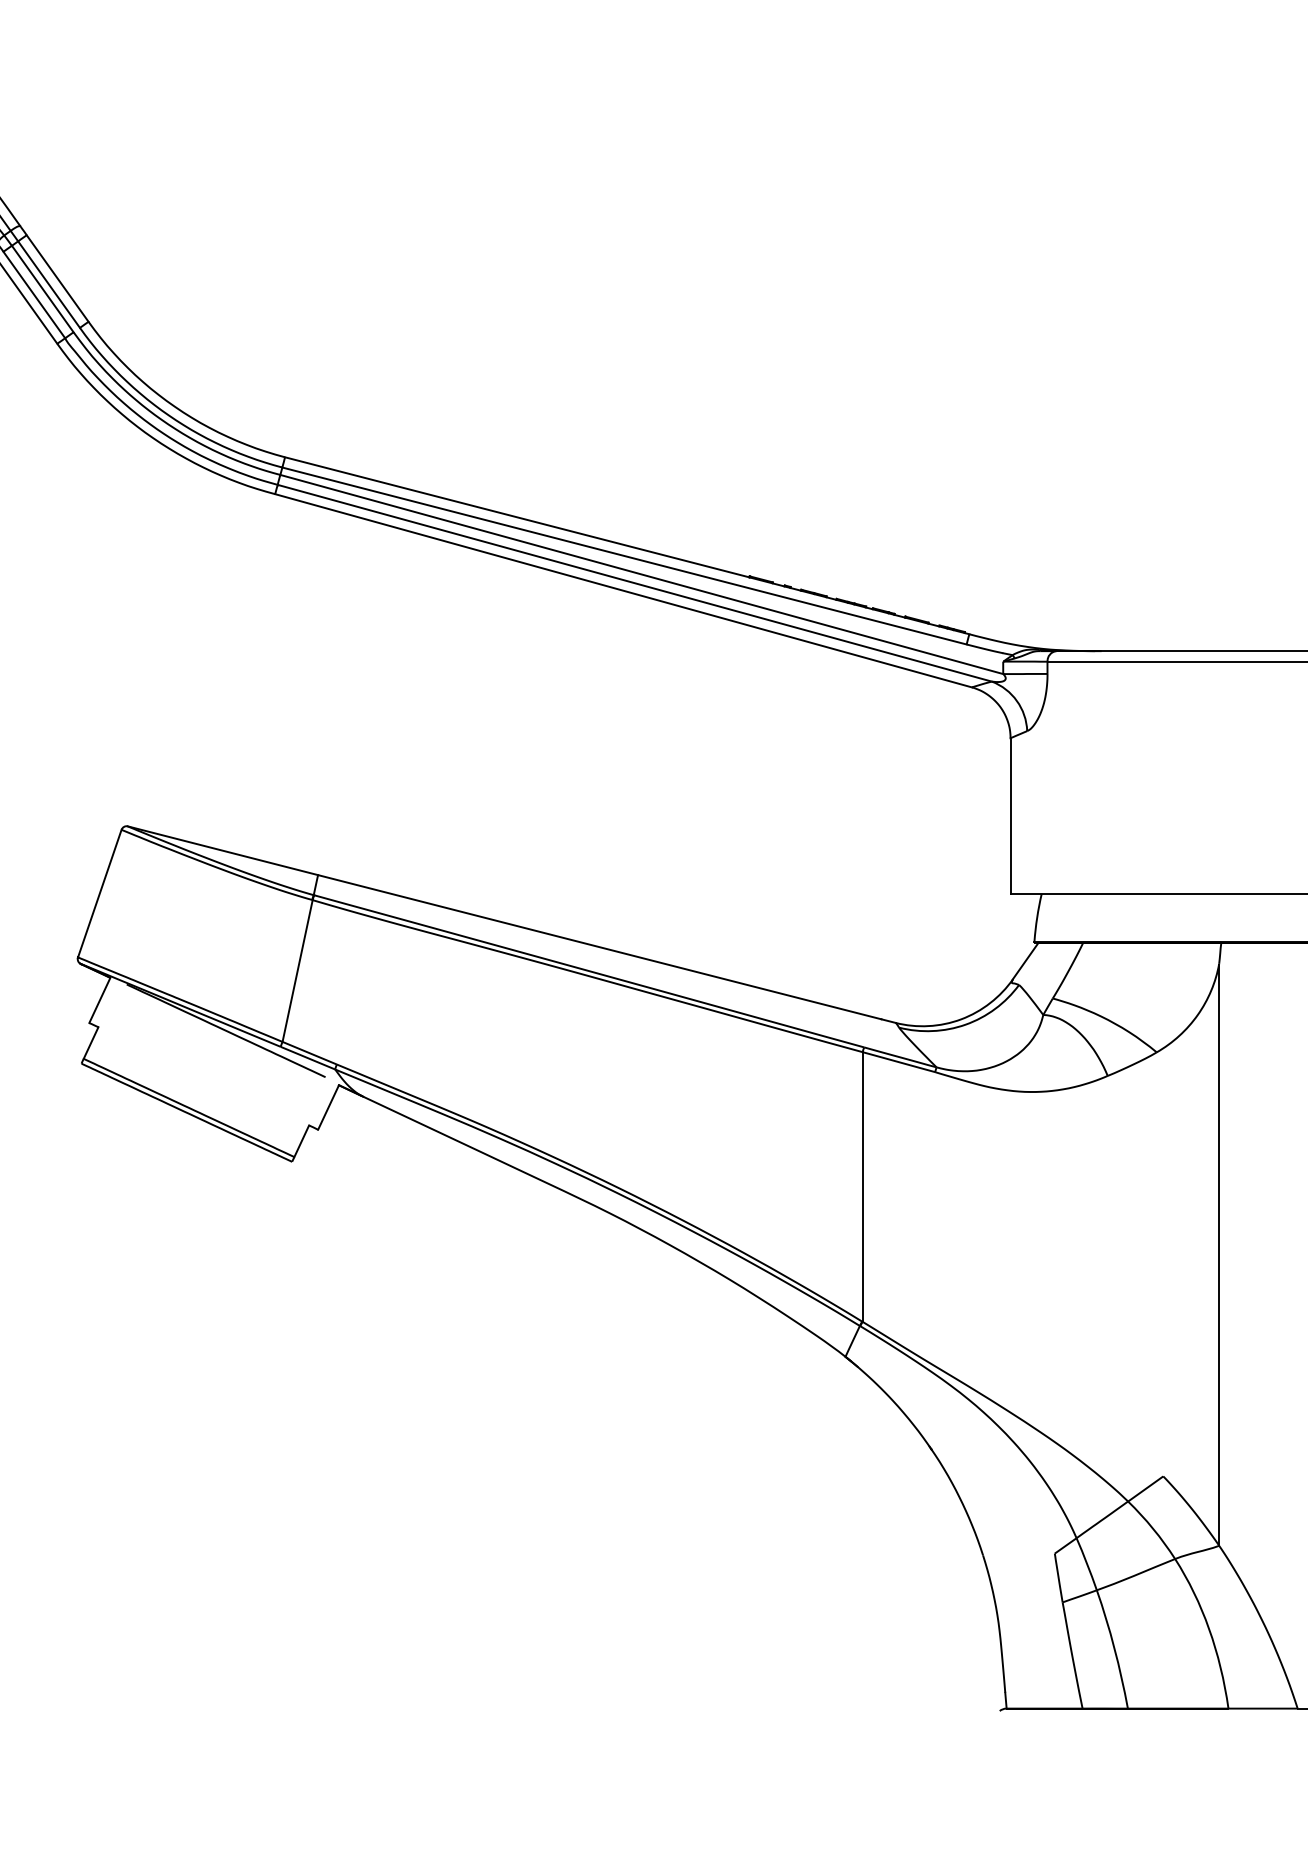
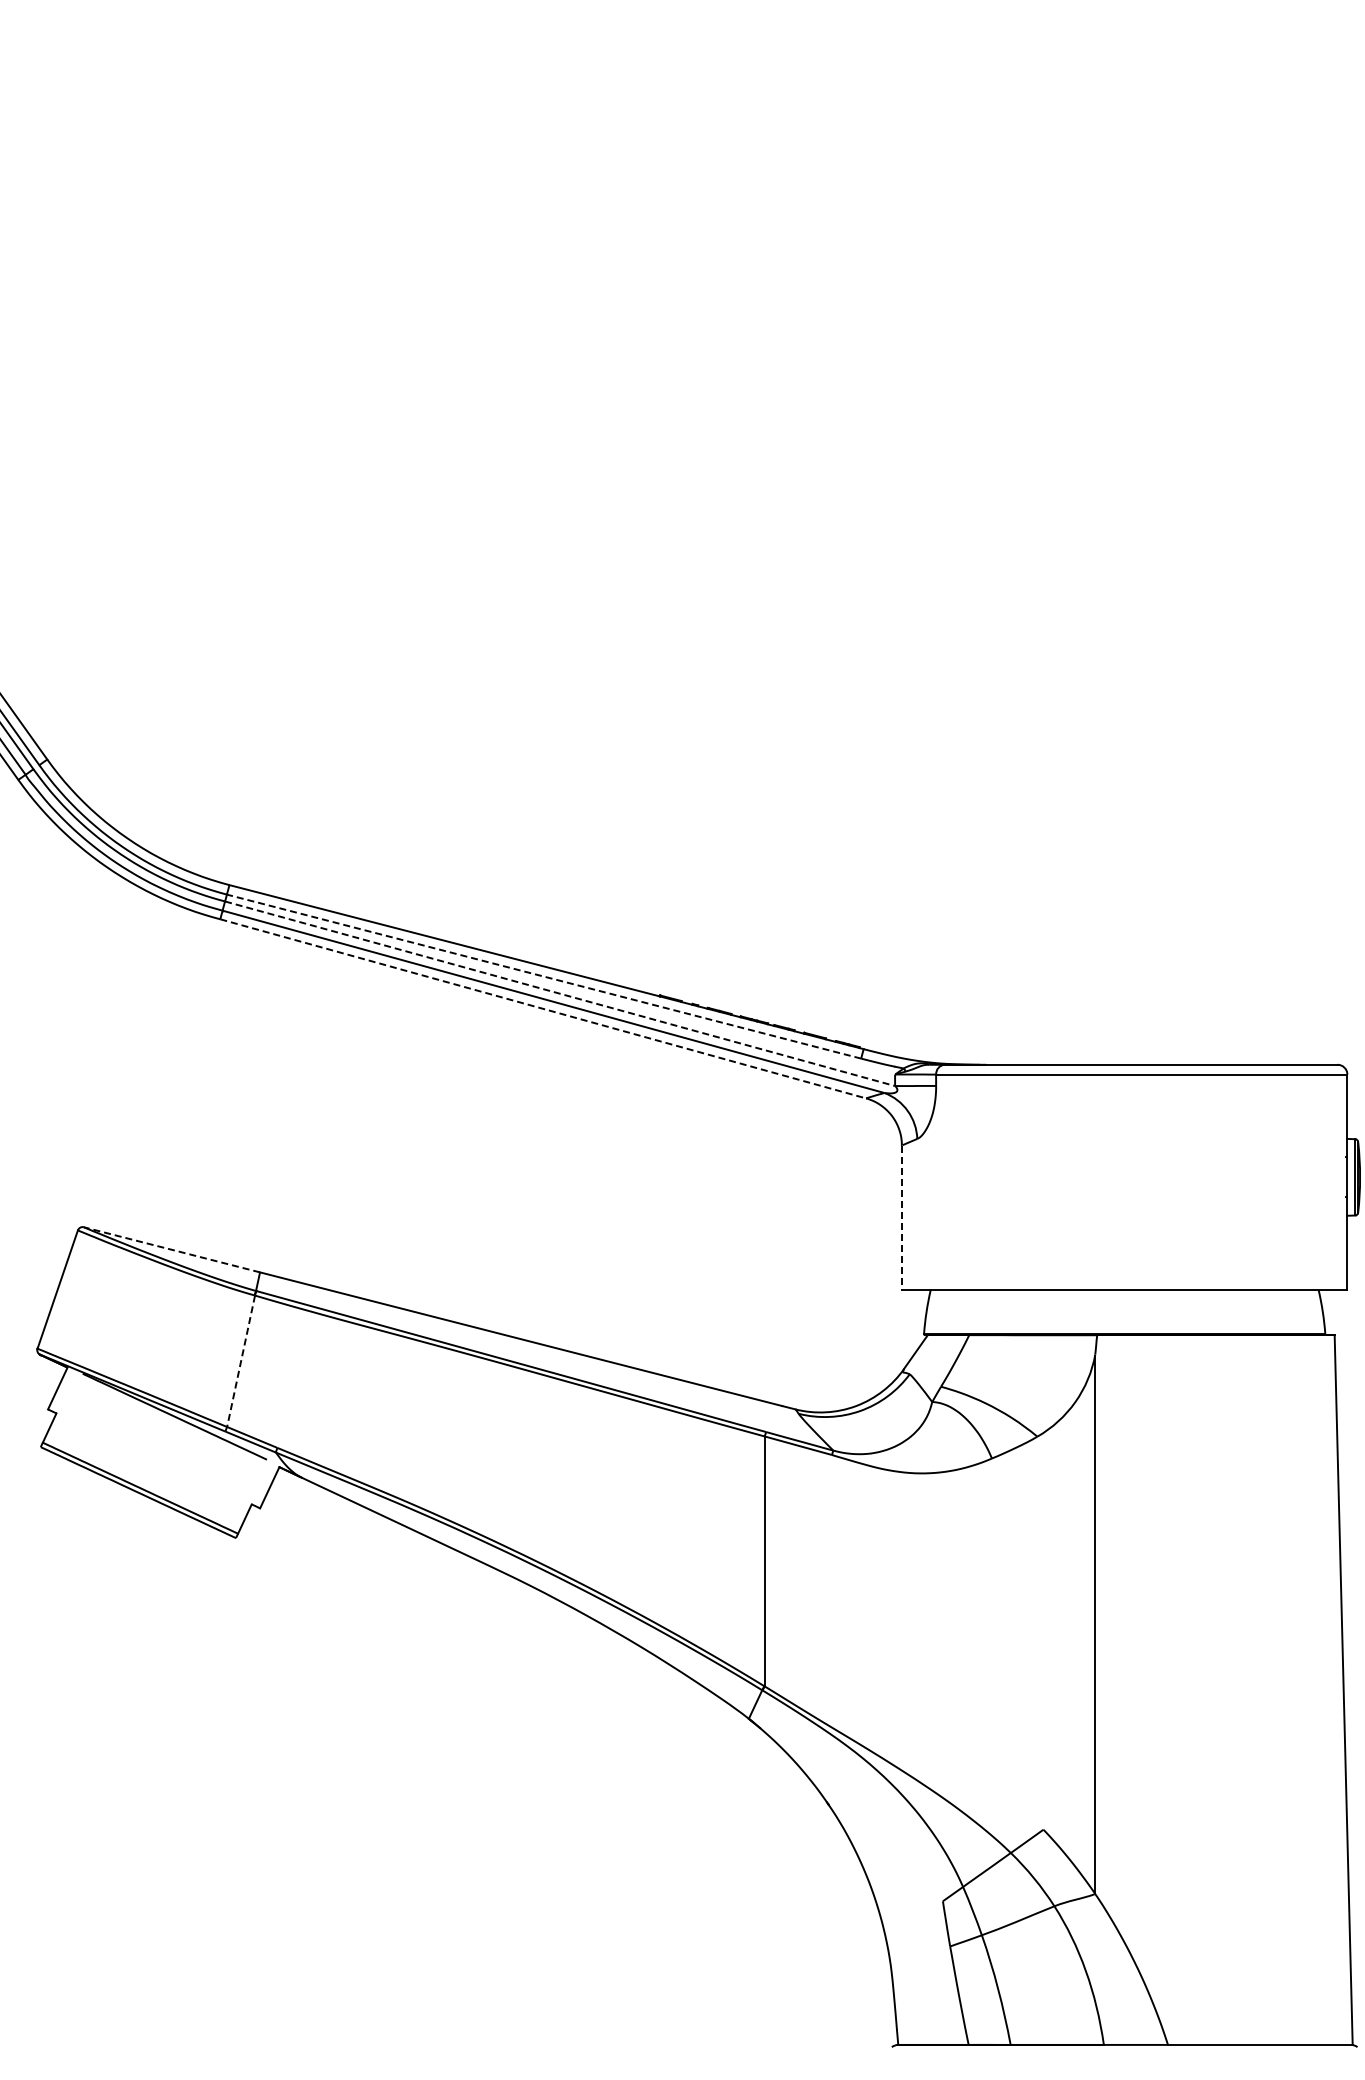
line: (624, 555) -> (544, 976), solid -> dashed
line: (642, 574) -> (560, 993), solid -> dashed
line: (623, 590) -> (543, 1008), solid -> dashed
line: (1010, 816) -> (901, 1218), solid -> dashed
line: (222, 850) -> (171, 1249), solid -> dashed
line: (298, 971) -> (241, 1361), solid -> dashed

